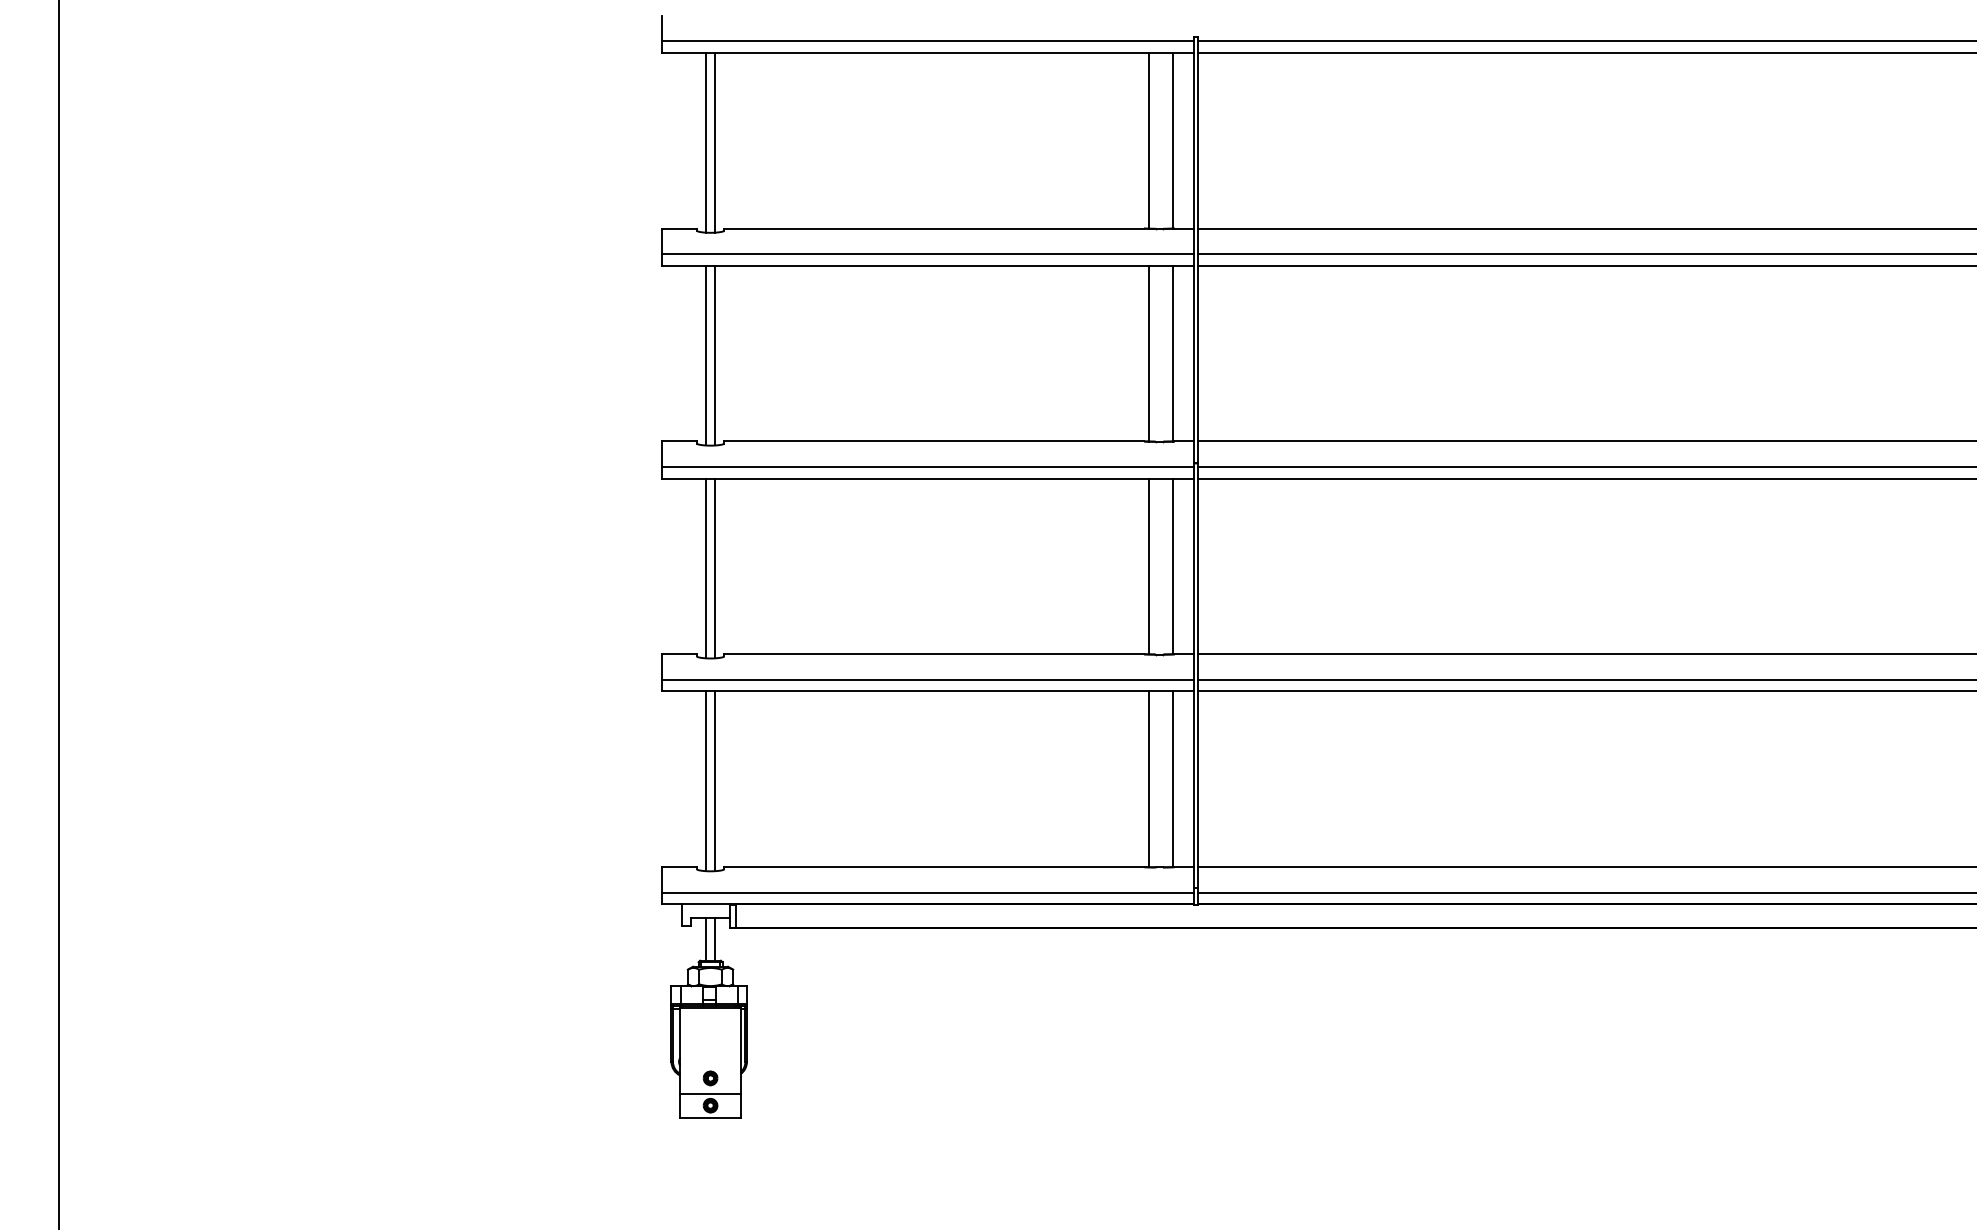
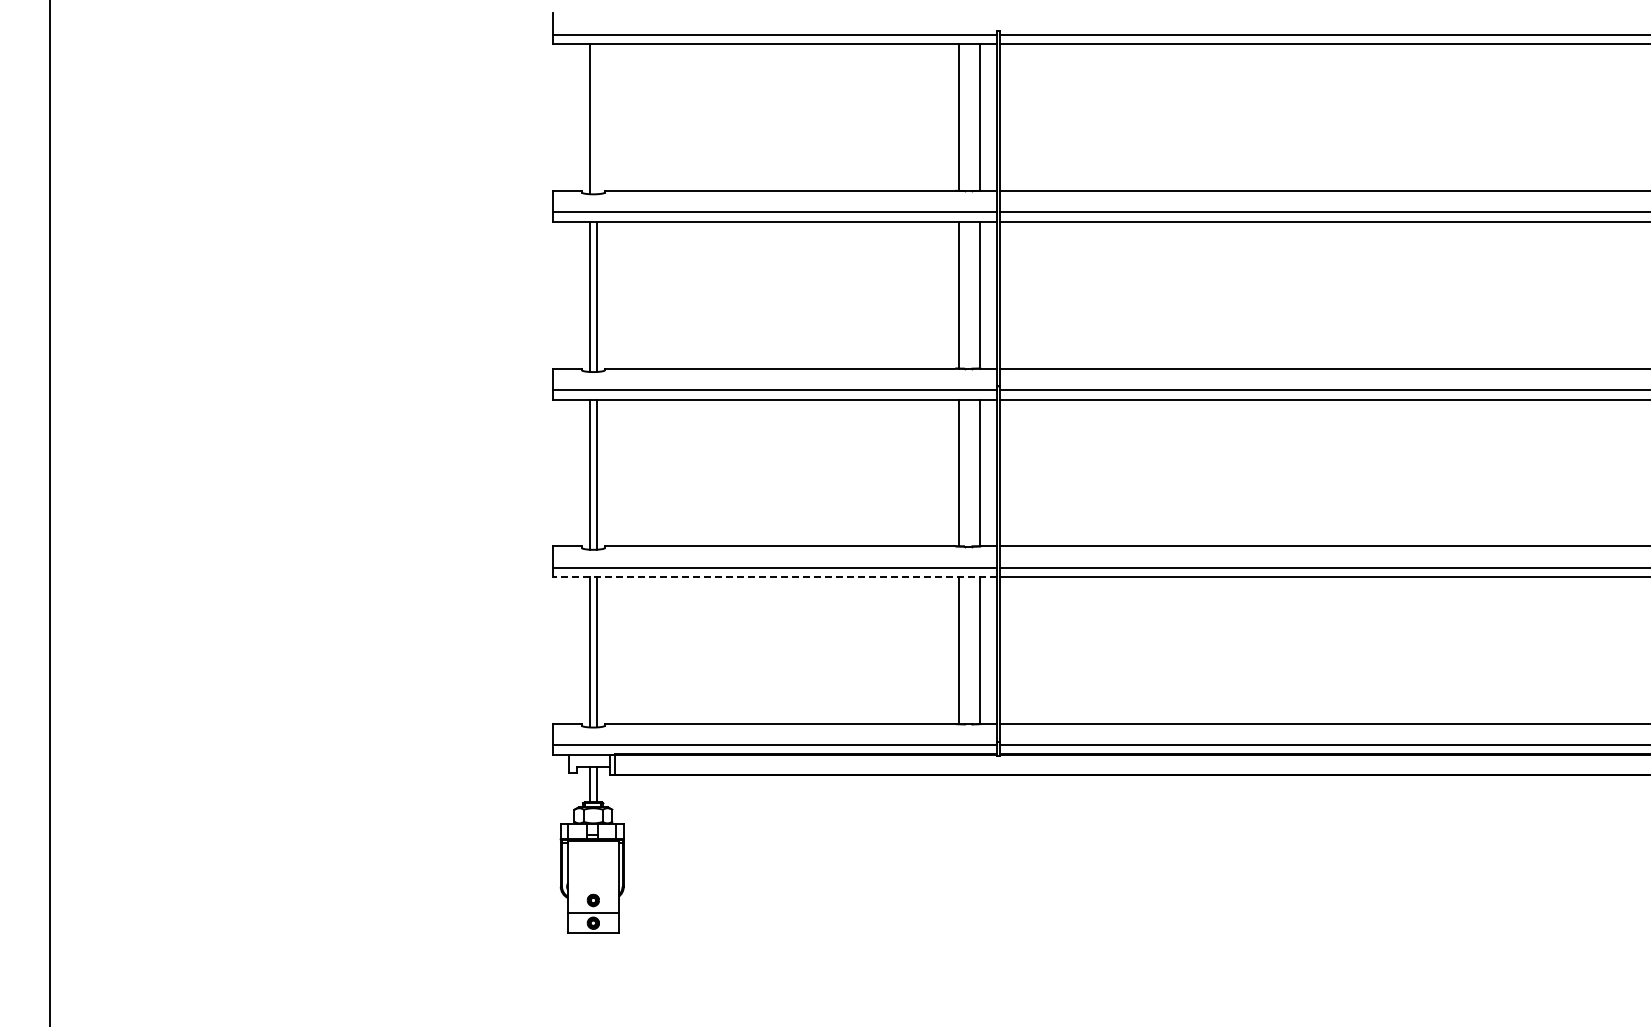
line: (715, 143) -> (597, 119), removed
line: (928, 691) -> (775, 577), solid -> dashed

